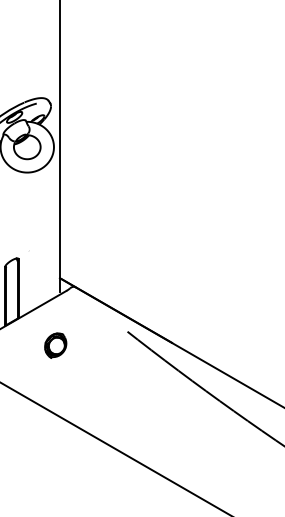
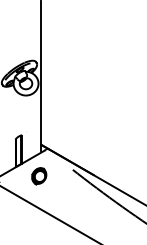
part: (56, 345) -> (39, 176), size x1.43

